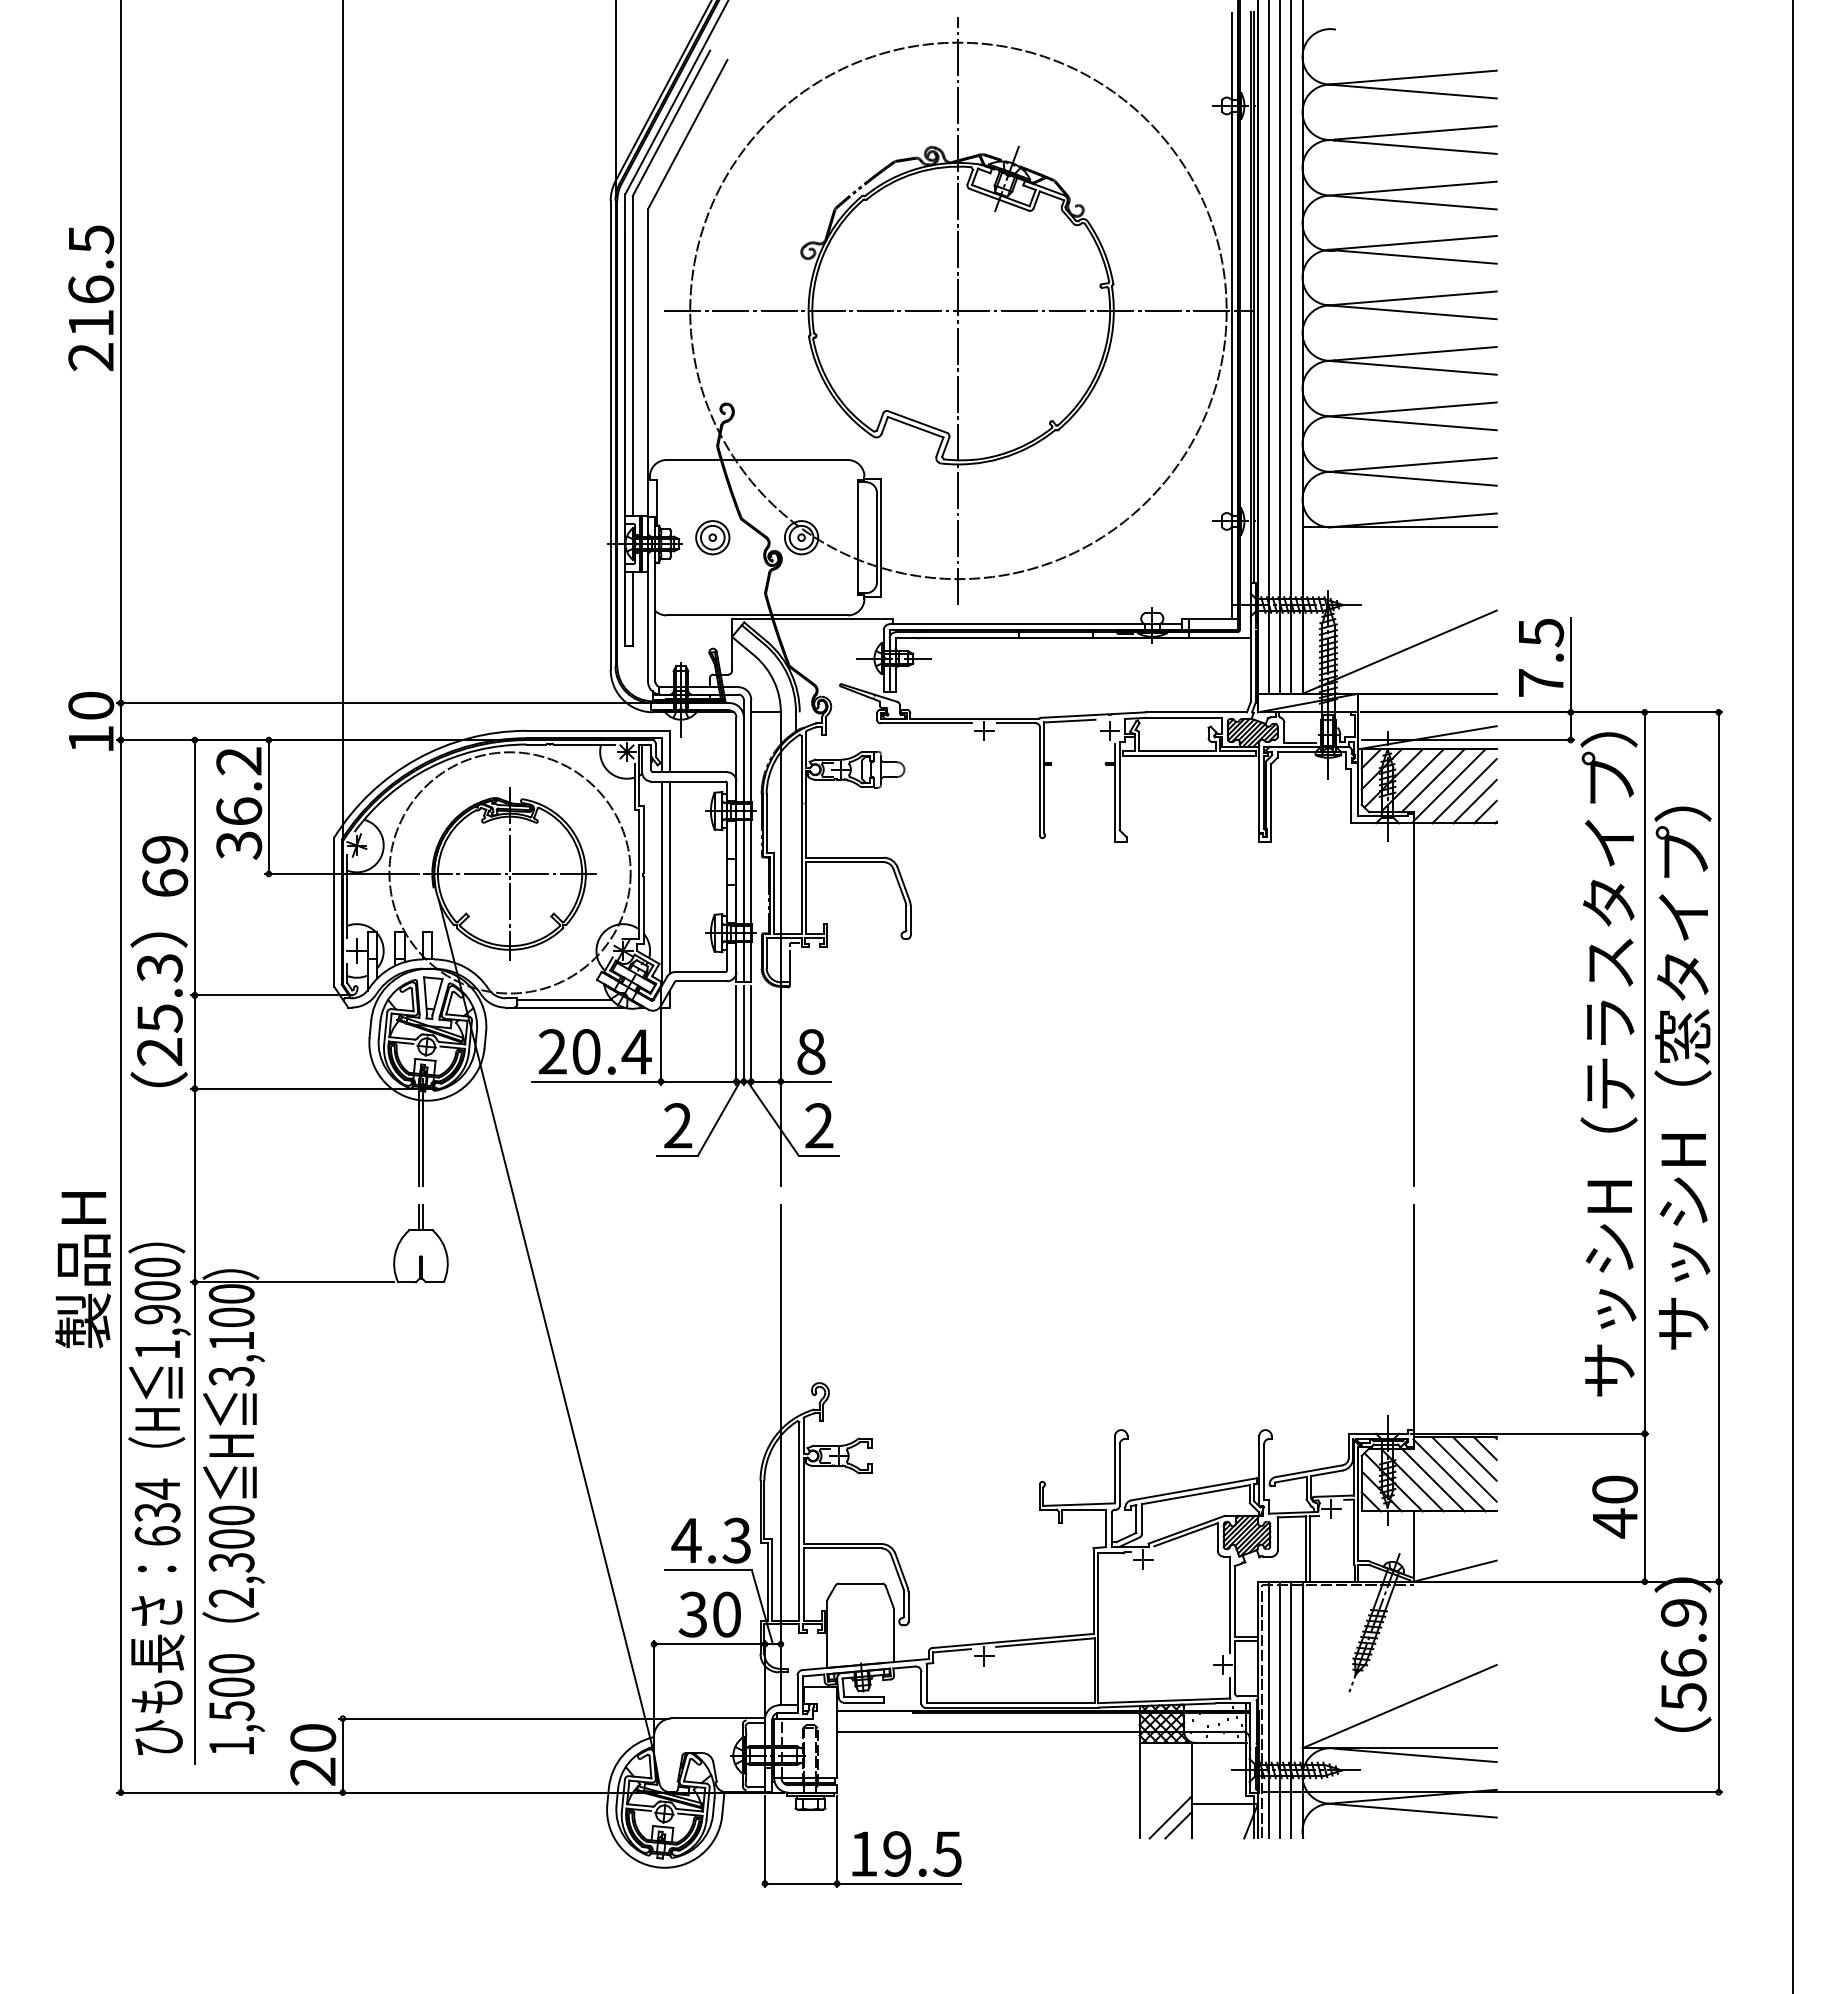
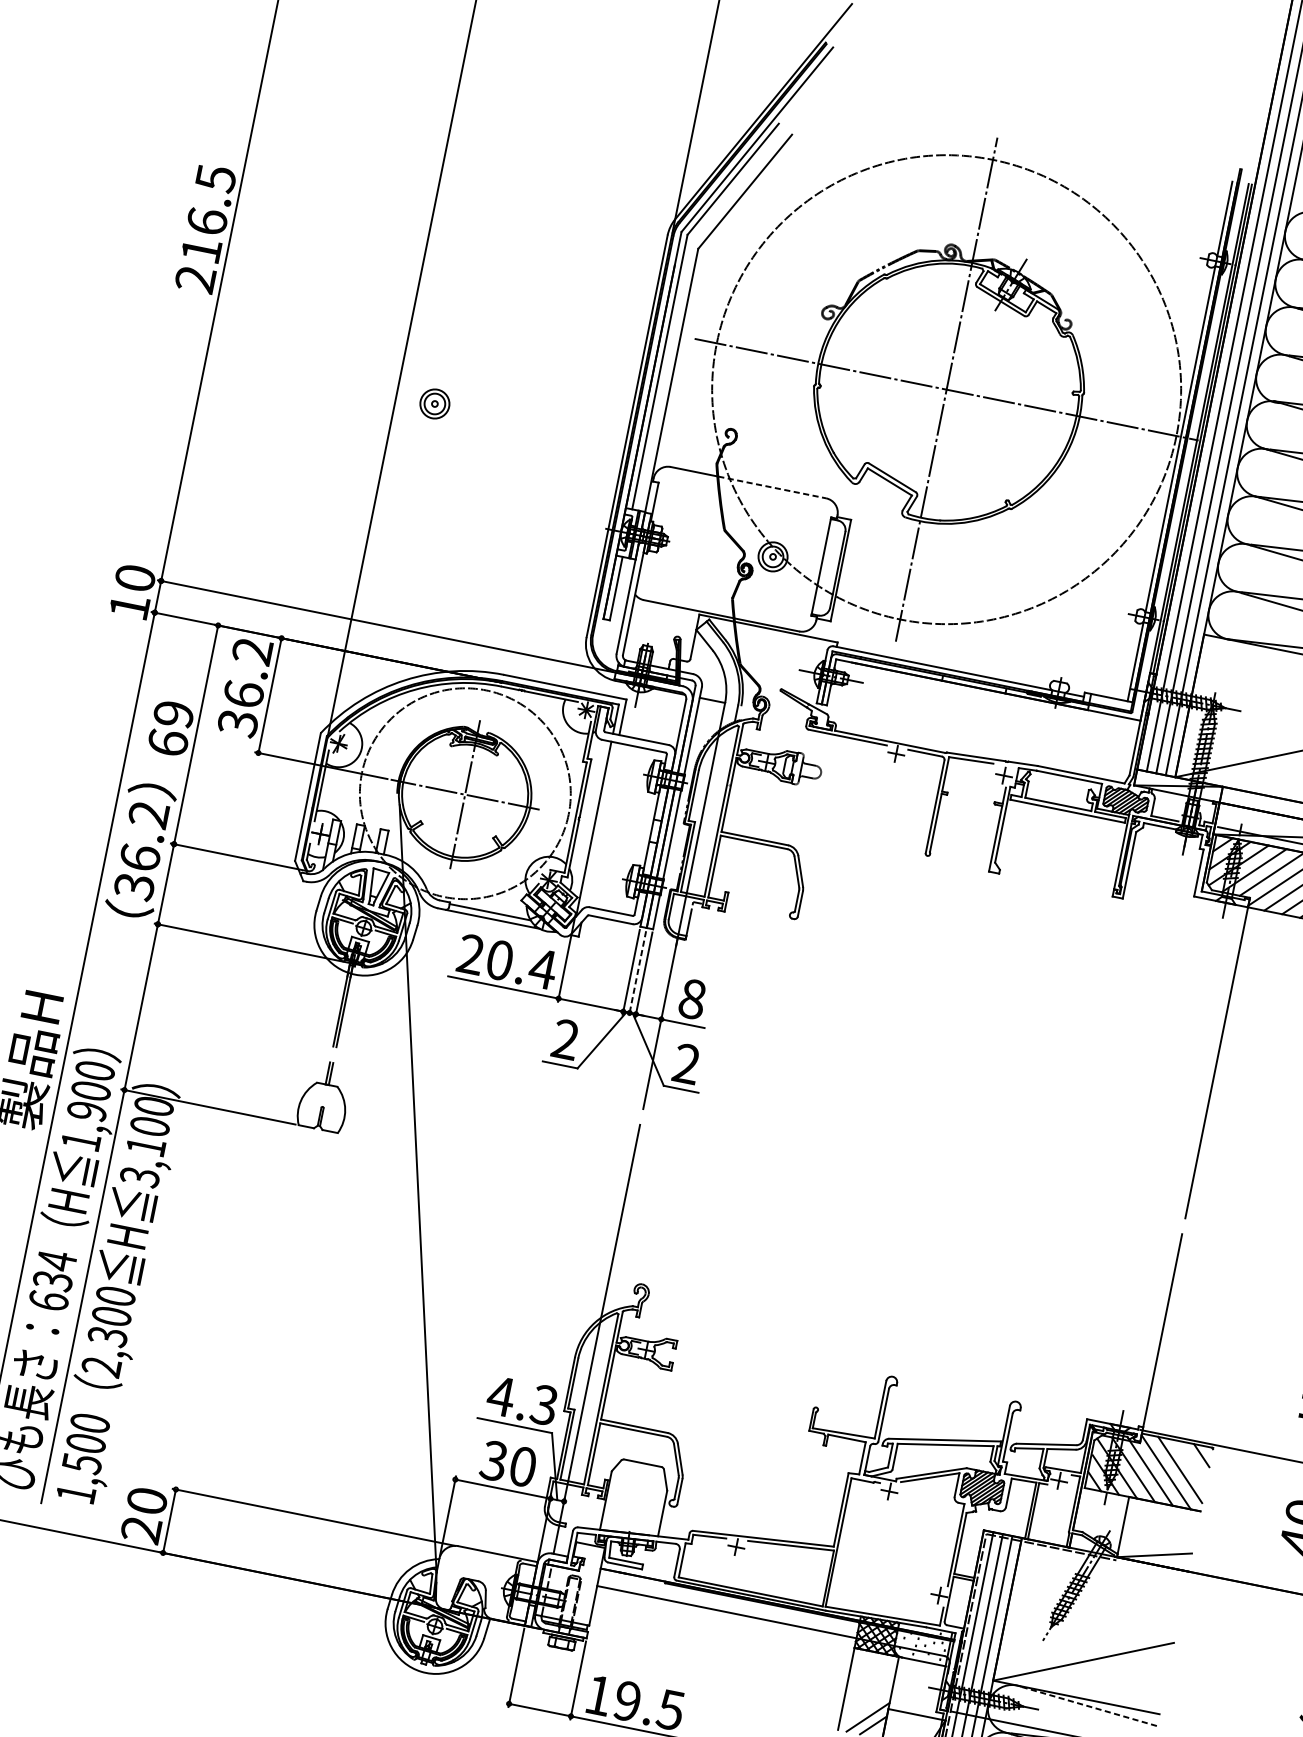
line: (784, 460) -> (771, 487), solid -> dashed
part: (712, 537) -> (434, 403), moved
line: (669, 877) -> (601, 825), removed
text: (159, 1010) -> (141, 851), 25.3 -> 36.2
line: (743, 1035) -> (637, 973), solid -> dashed
line: (1474, 1458) -> (1190, 1462), removed
line: (1416, 1755) -> (1089, 1706), solid -> dashed

